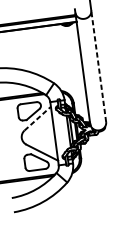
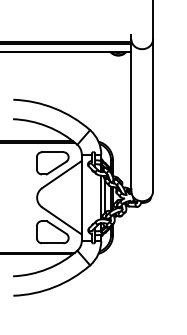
line: (98, 65) -> (153, 114), dashed -> solid
line: (38, 118) -> (62, 174), dashed -> solid

